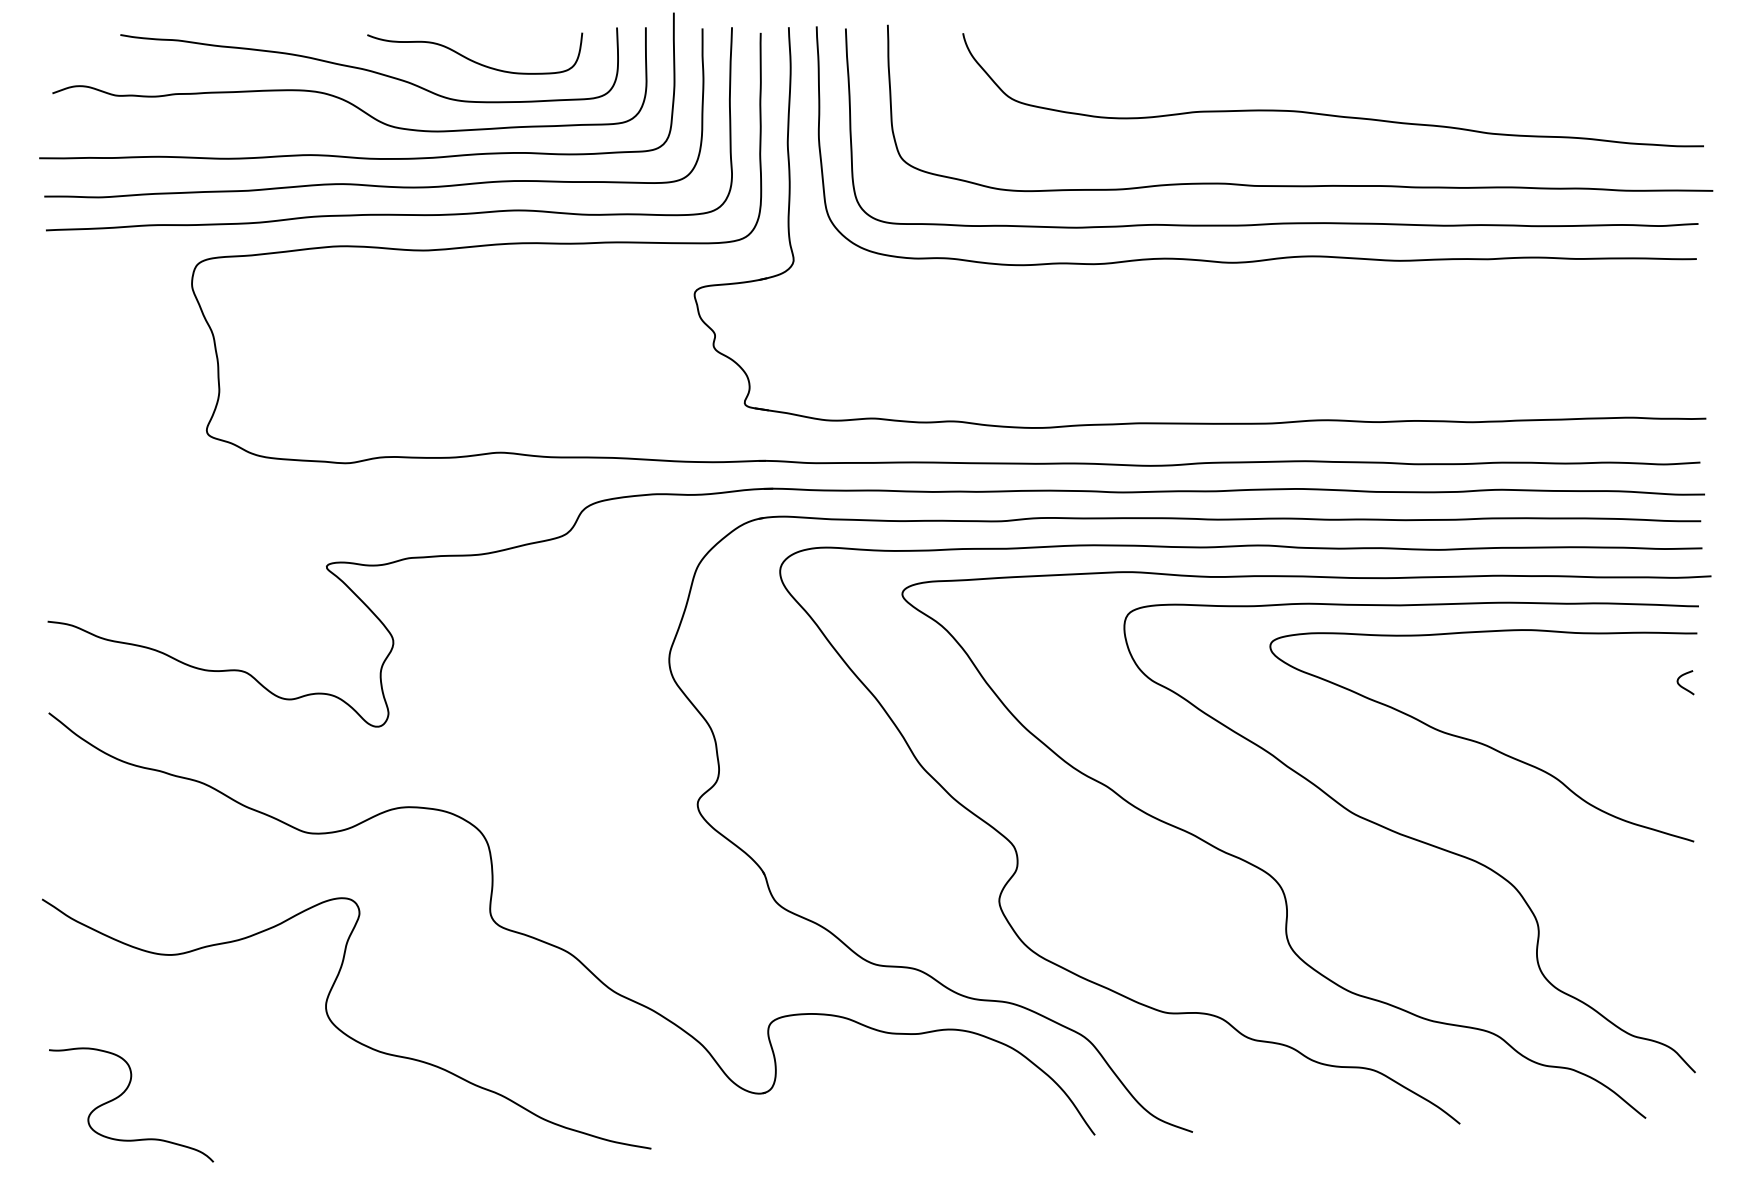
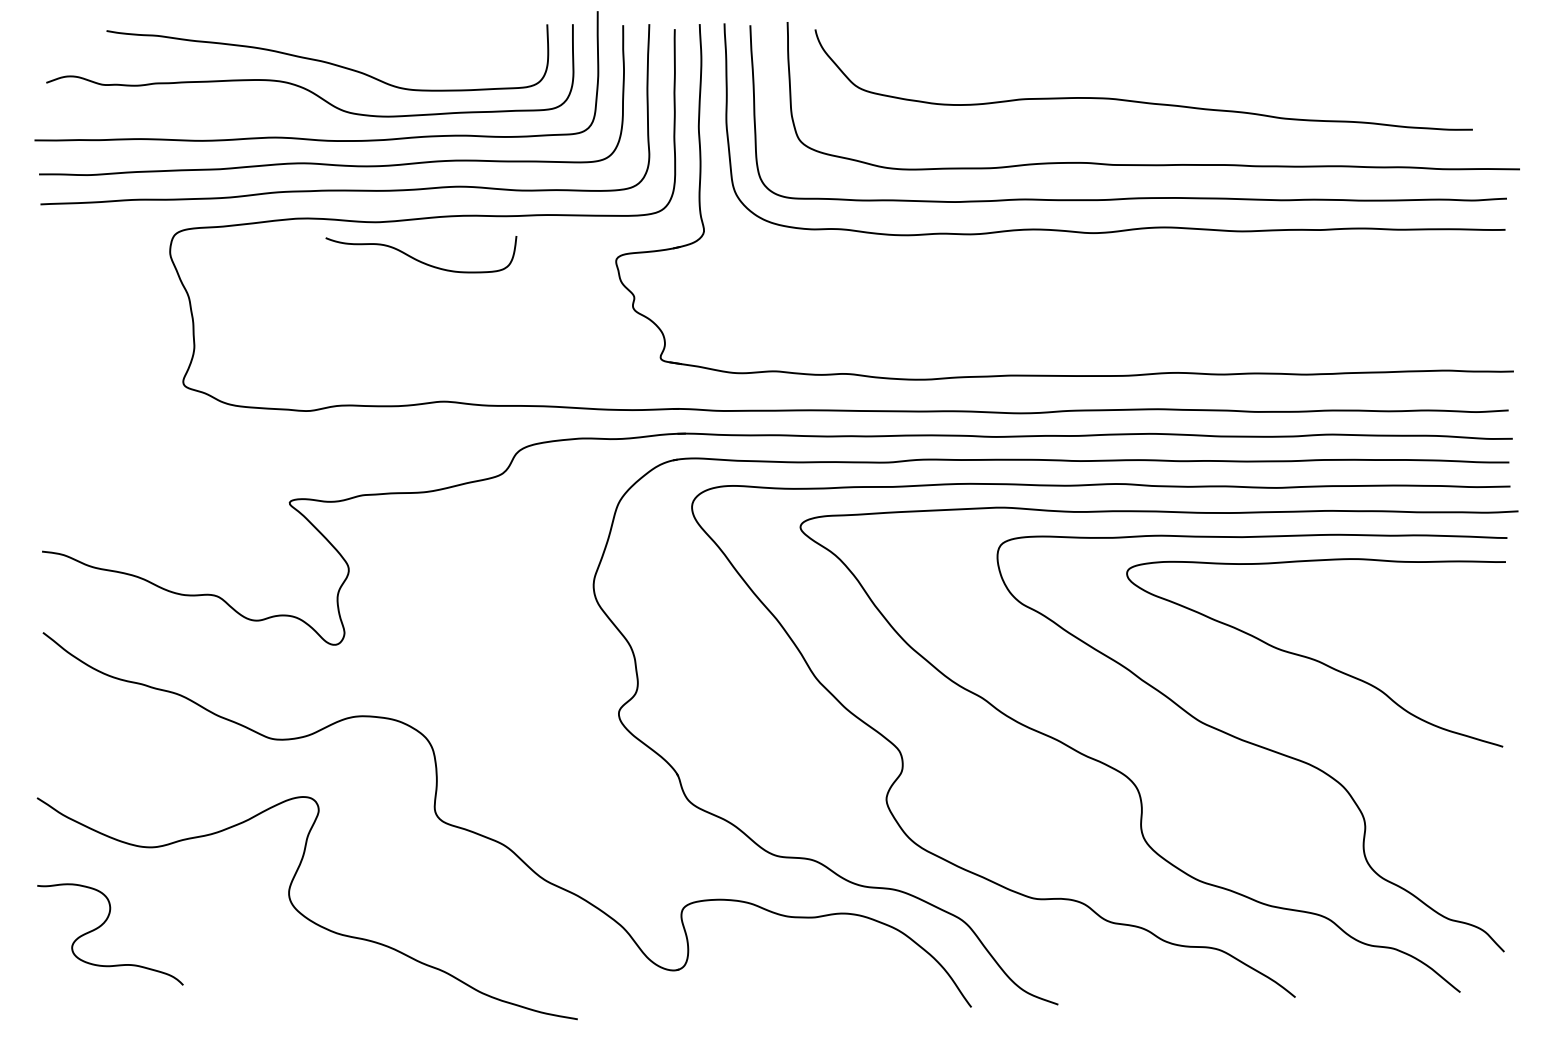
curve: (471, 59) -> (418, 259), moved
curve: (1332, 114) -> (1143, 101), moved
curve: (1684, 686) -> (1494, 609), removed
curve: (122, 1094) -> (102, 925), moved

